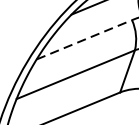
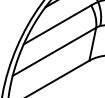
line: (84, 39) -> (57, 24), dashed -> solid

